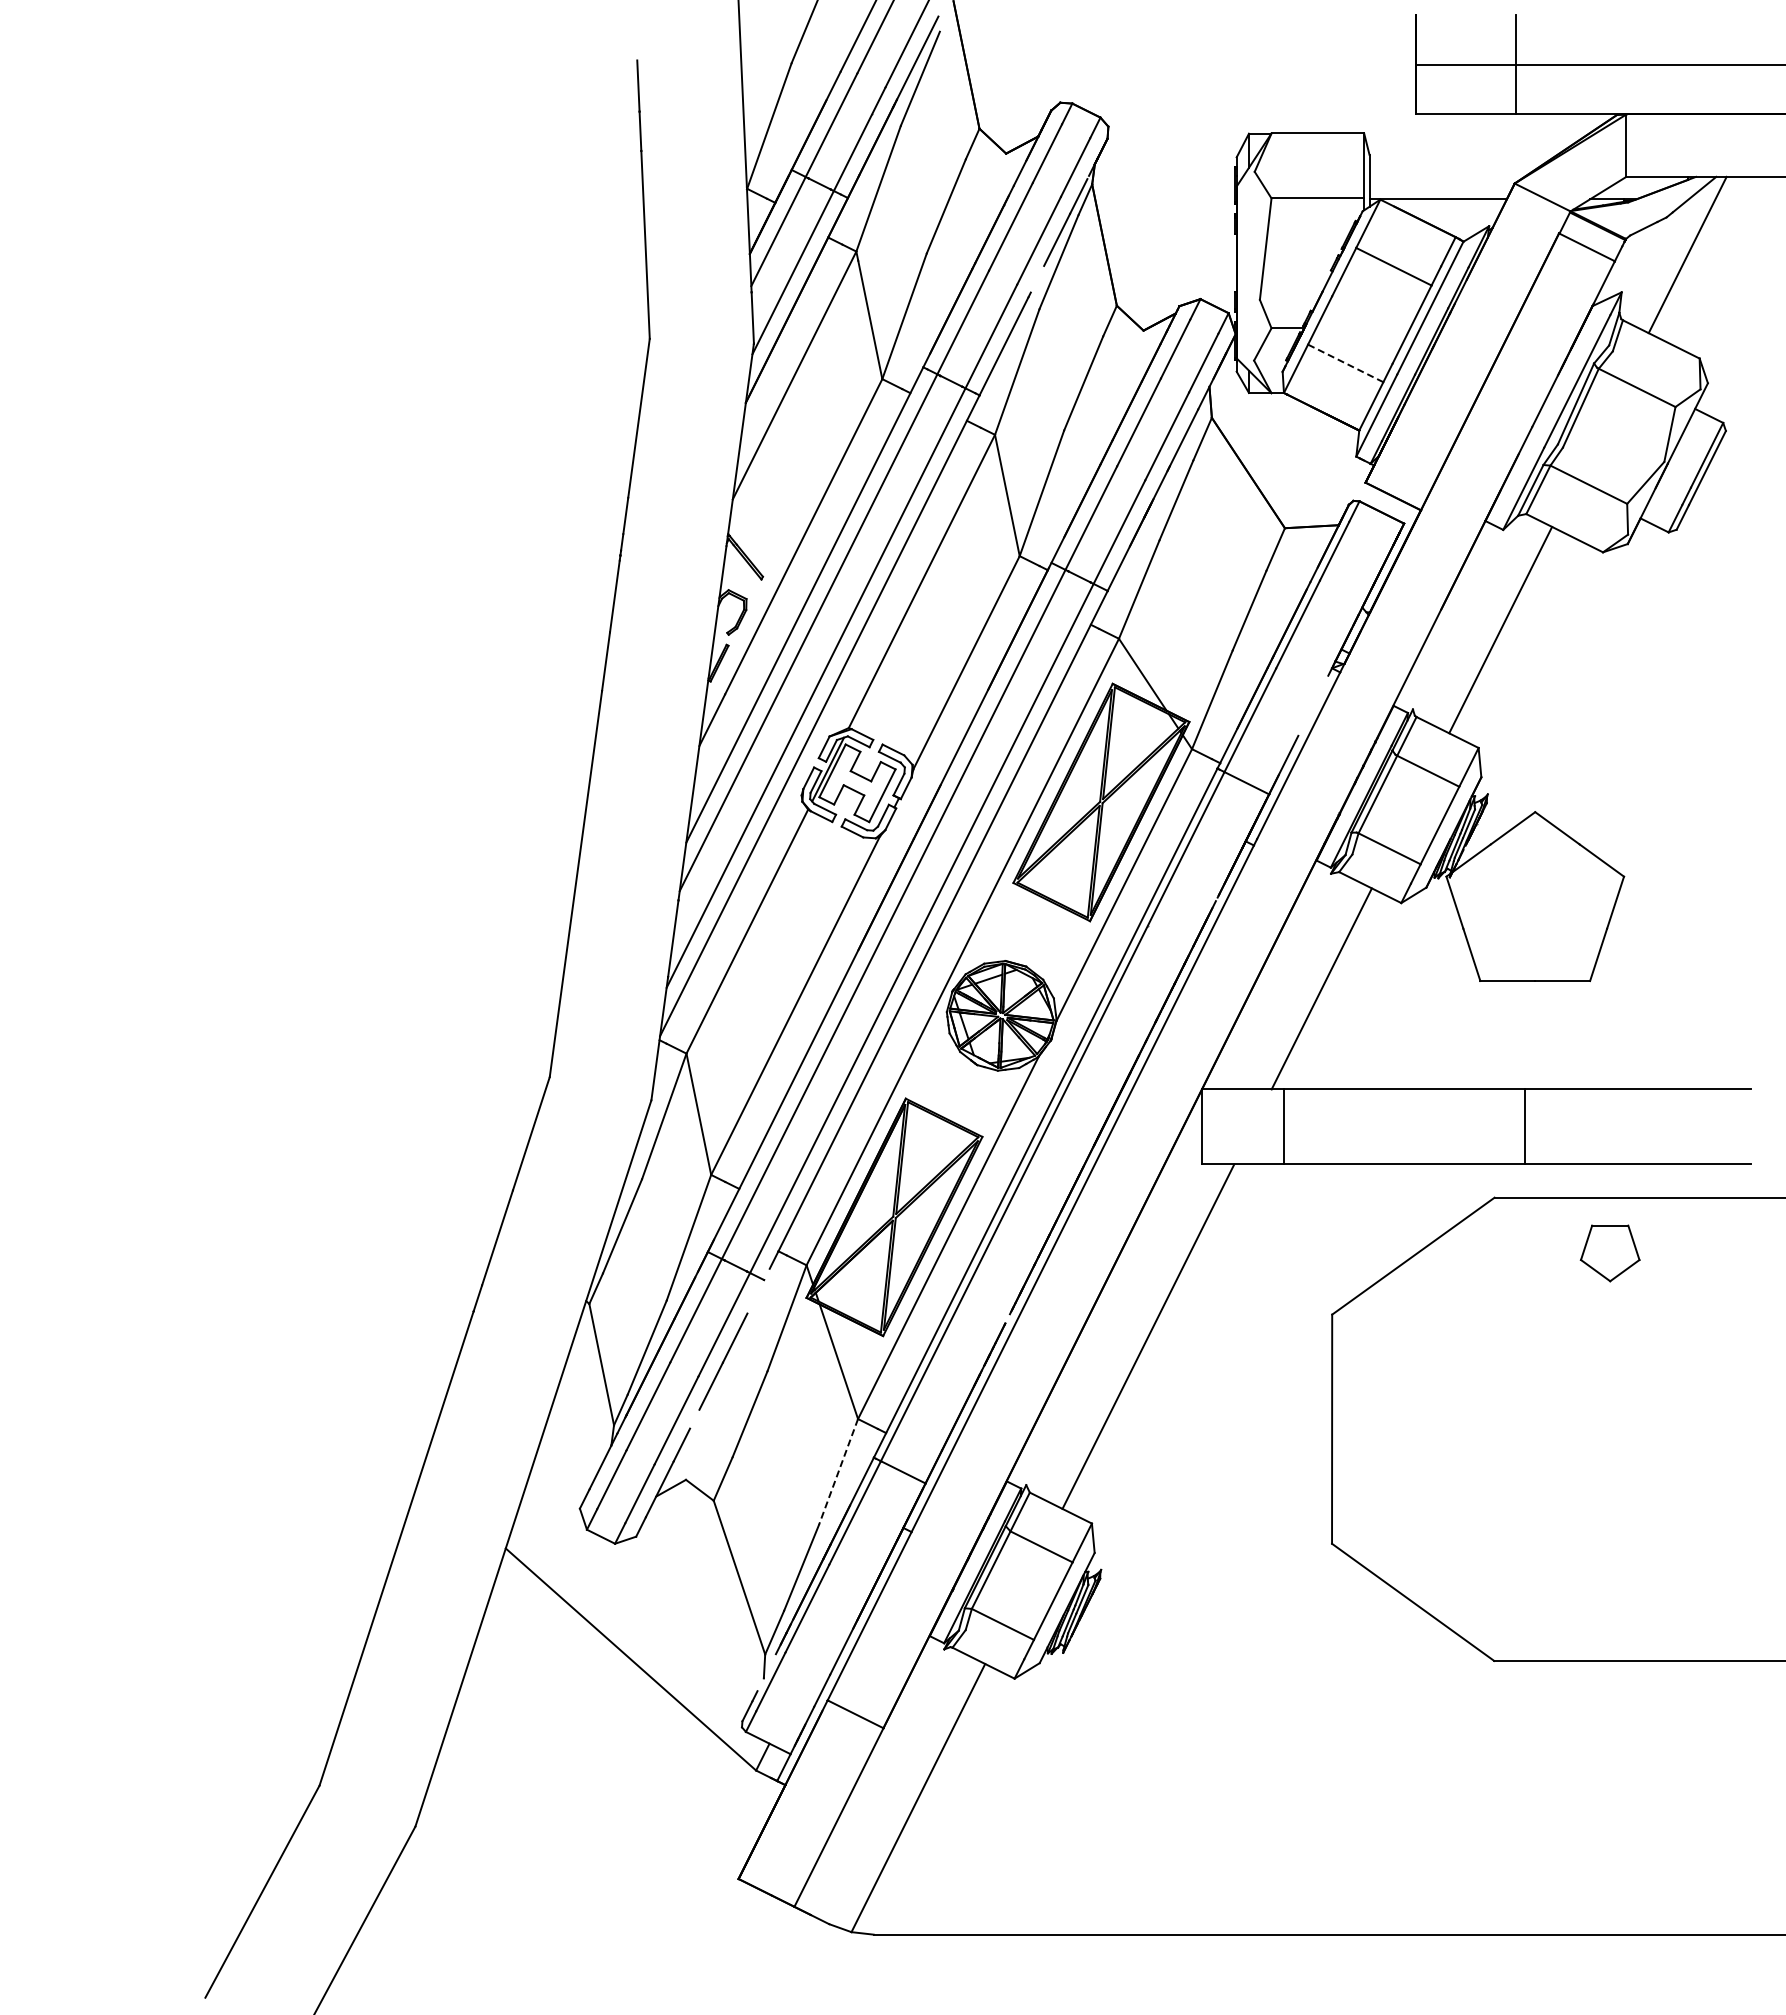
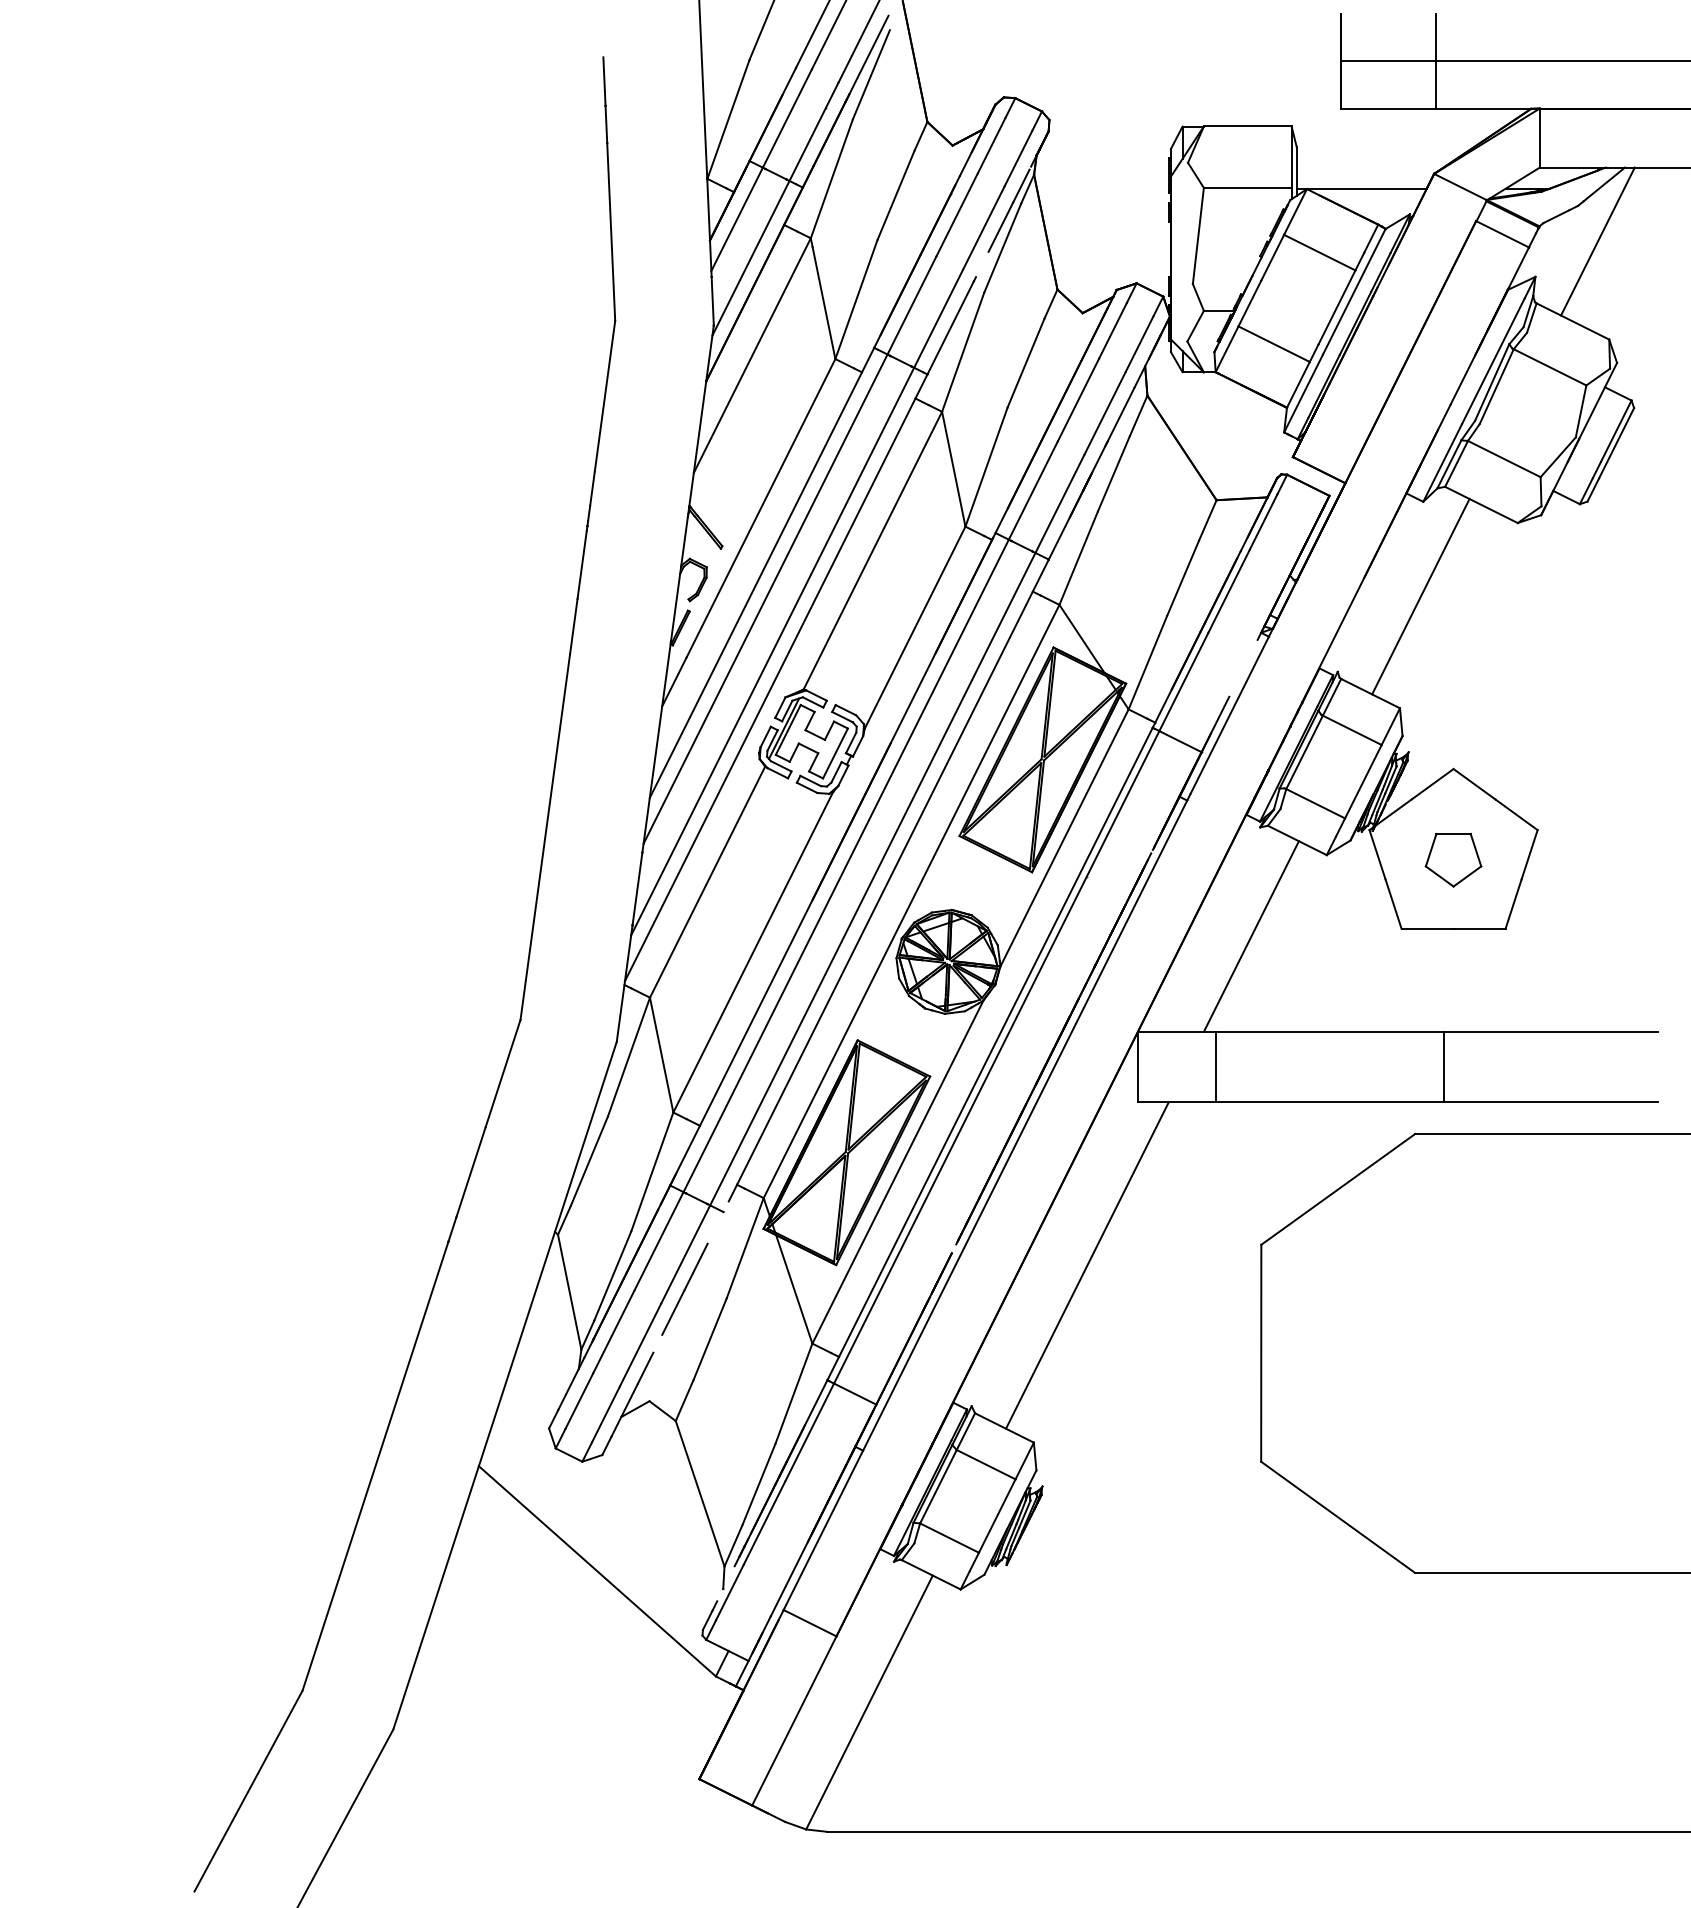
line: (1345, 363) -> (1273, 344), dashed -> solid
part: (1609, 1253) -> (1452, 860), moved
line: (838, 1472) -> (793, 1394), dashed -> solid

